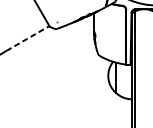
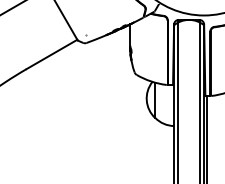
line: (28, 38) -> (52, 54), dashed -> solid

